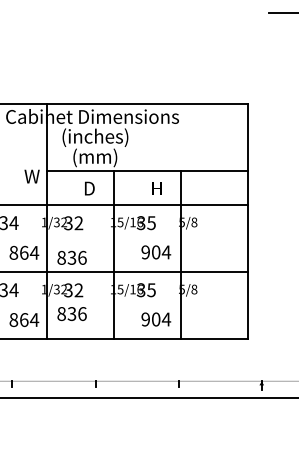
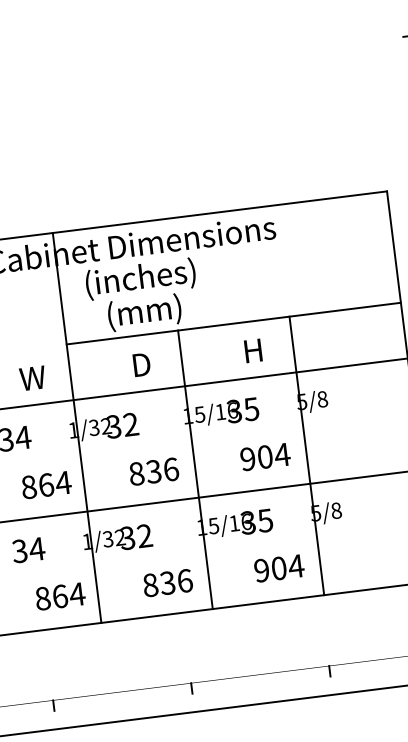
text: (31, 176) -> (31, 378), moved
text: (71, 257) -> (152, 471), moved
text: (71, 313) -> (166, 582), moved

